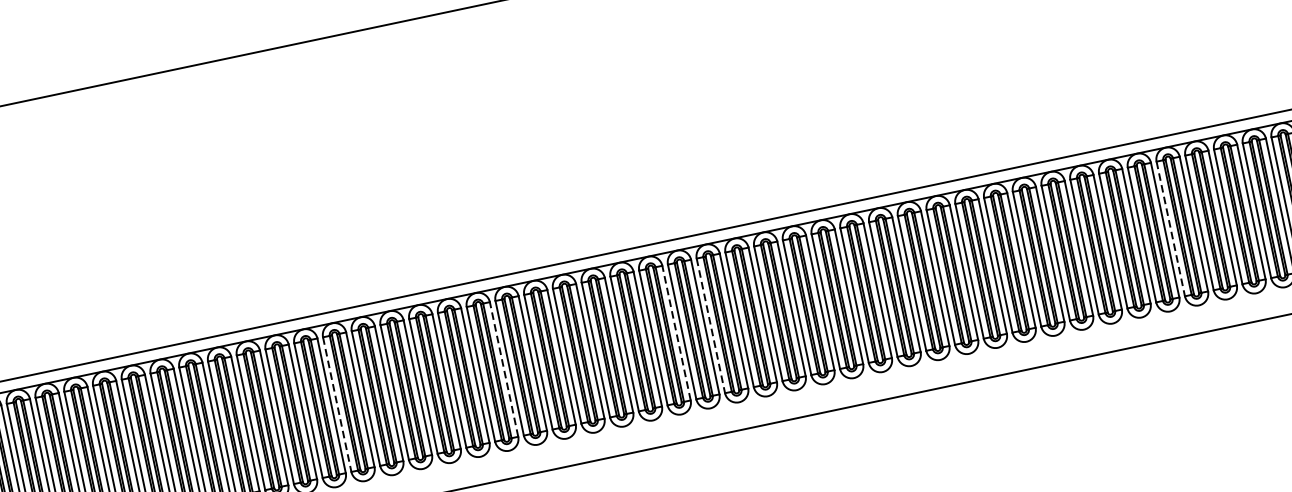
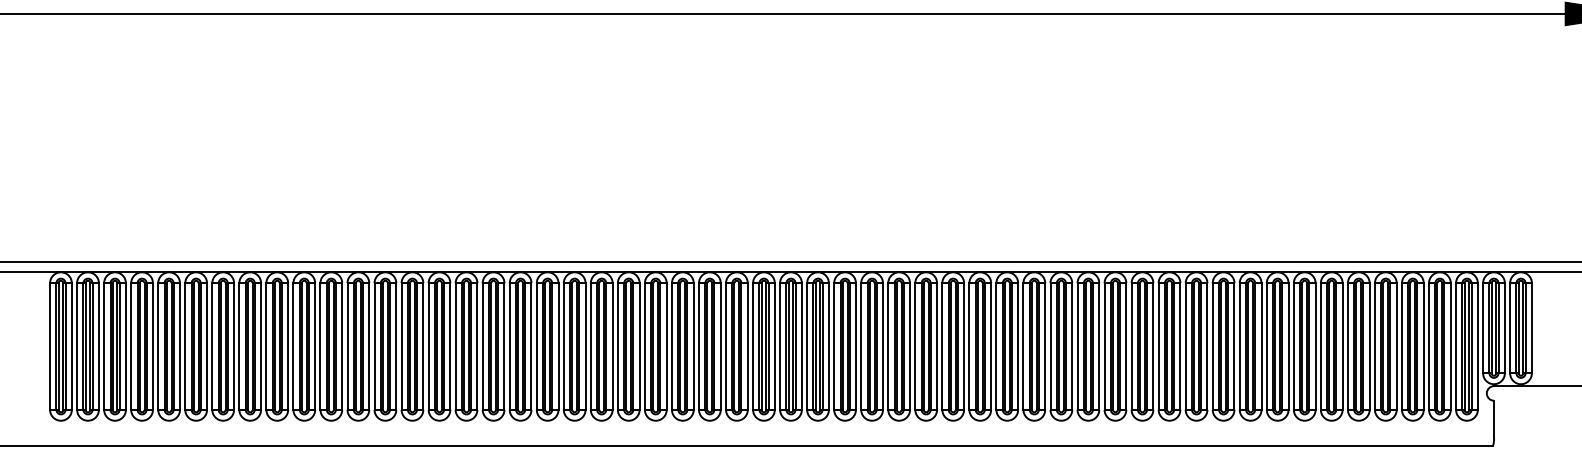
line: (1170, 230) -> (1158, 347), dashed -> solid
line: (711, 326) -> (726, 347), dashed -> solid
line: (676, 333) -> (693, 346), dashed -> solid
line: (504, 369) -> (531, 346), dashed -> solid
line: (337, 405) -> (374, 347), dashed -> solid

